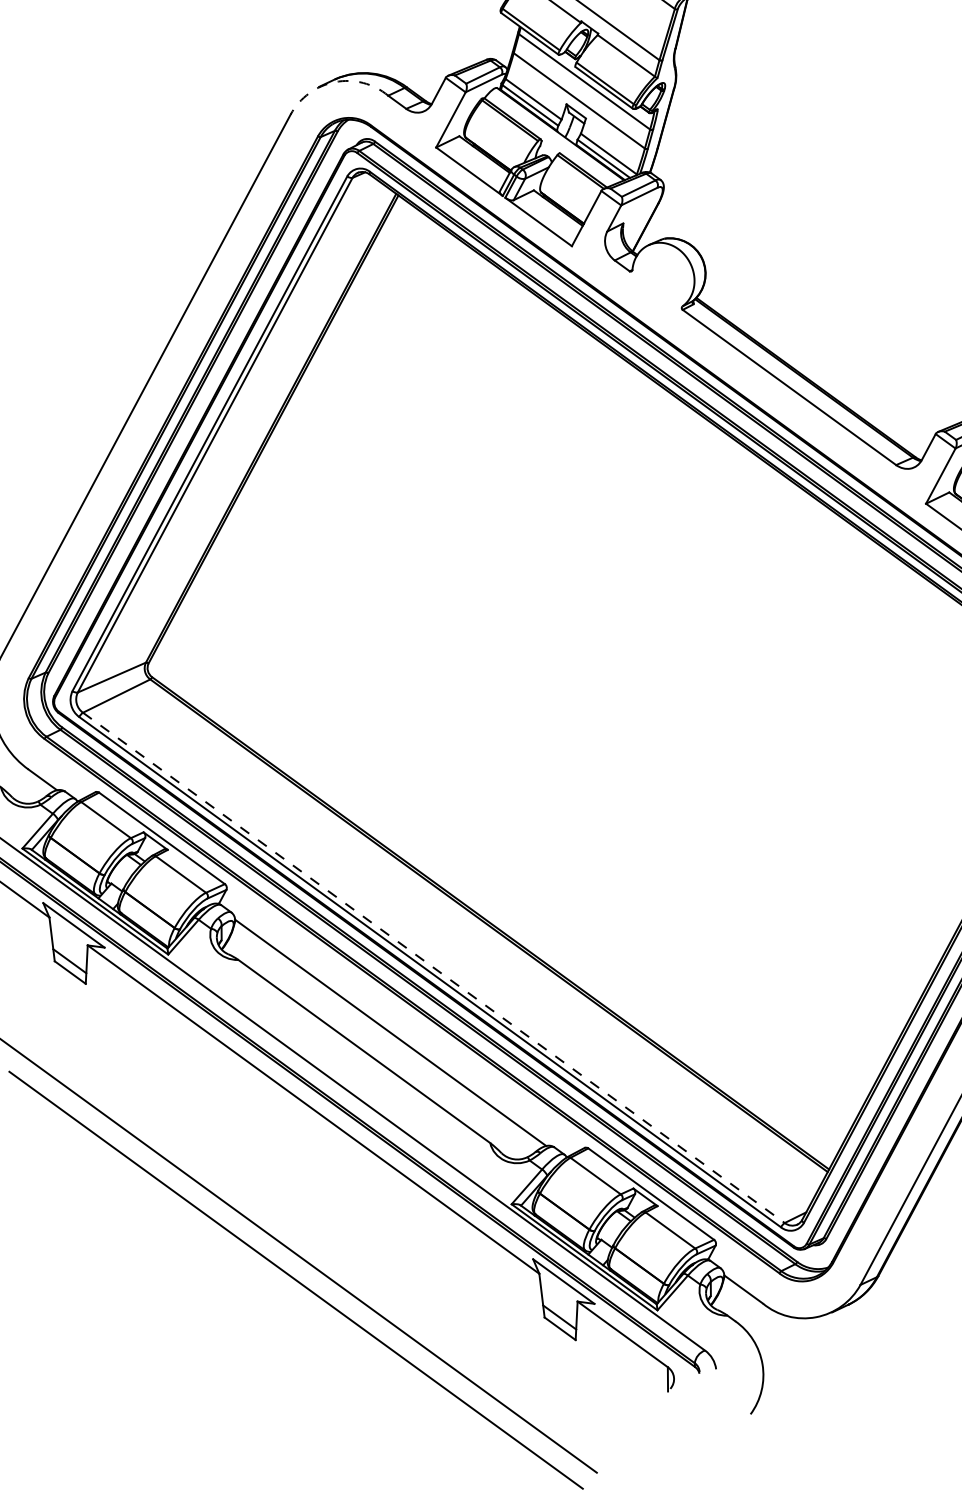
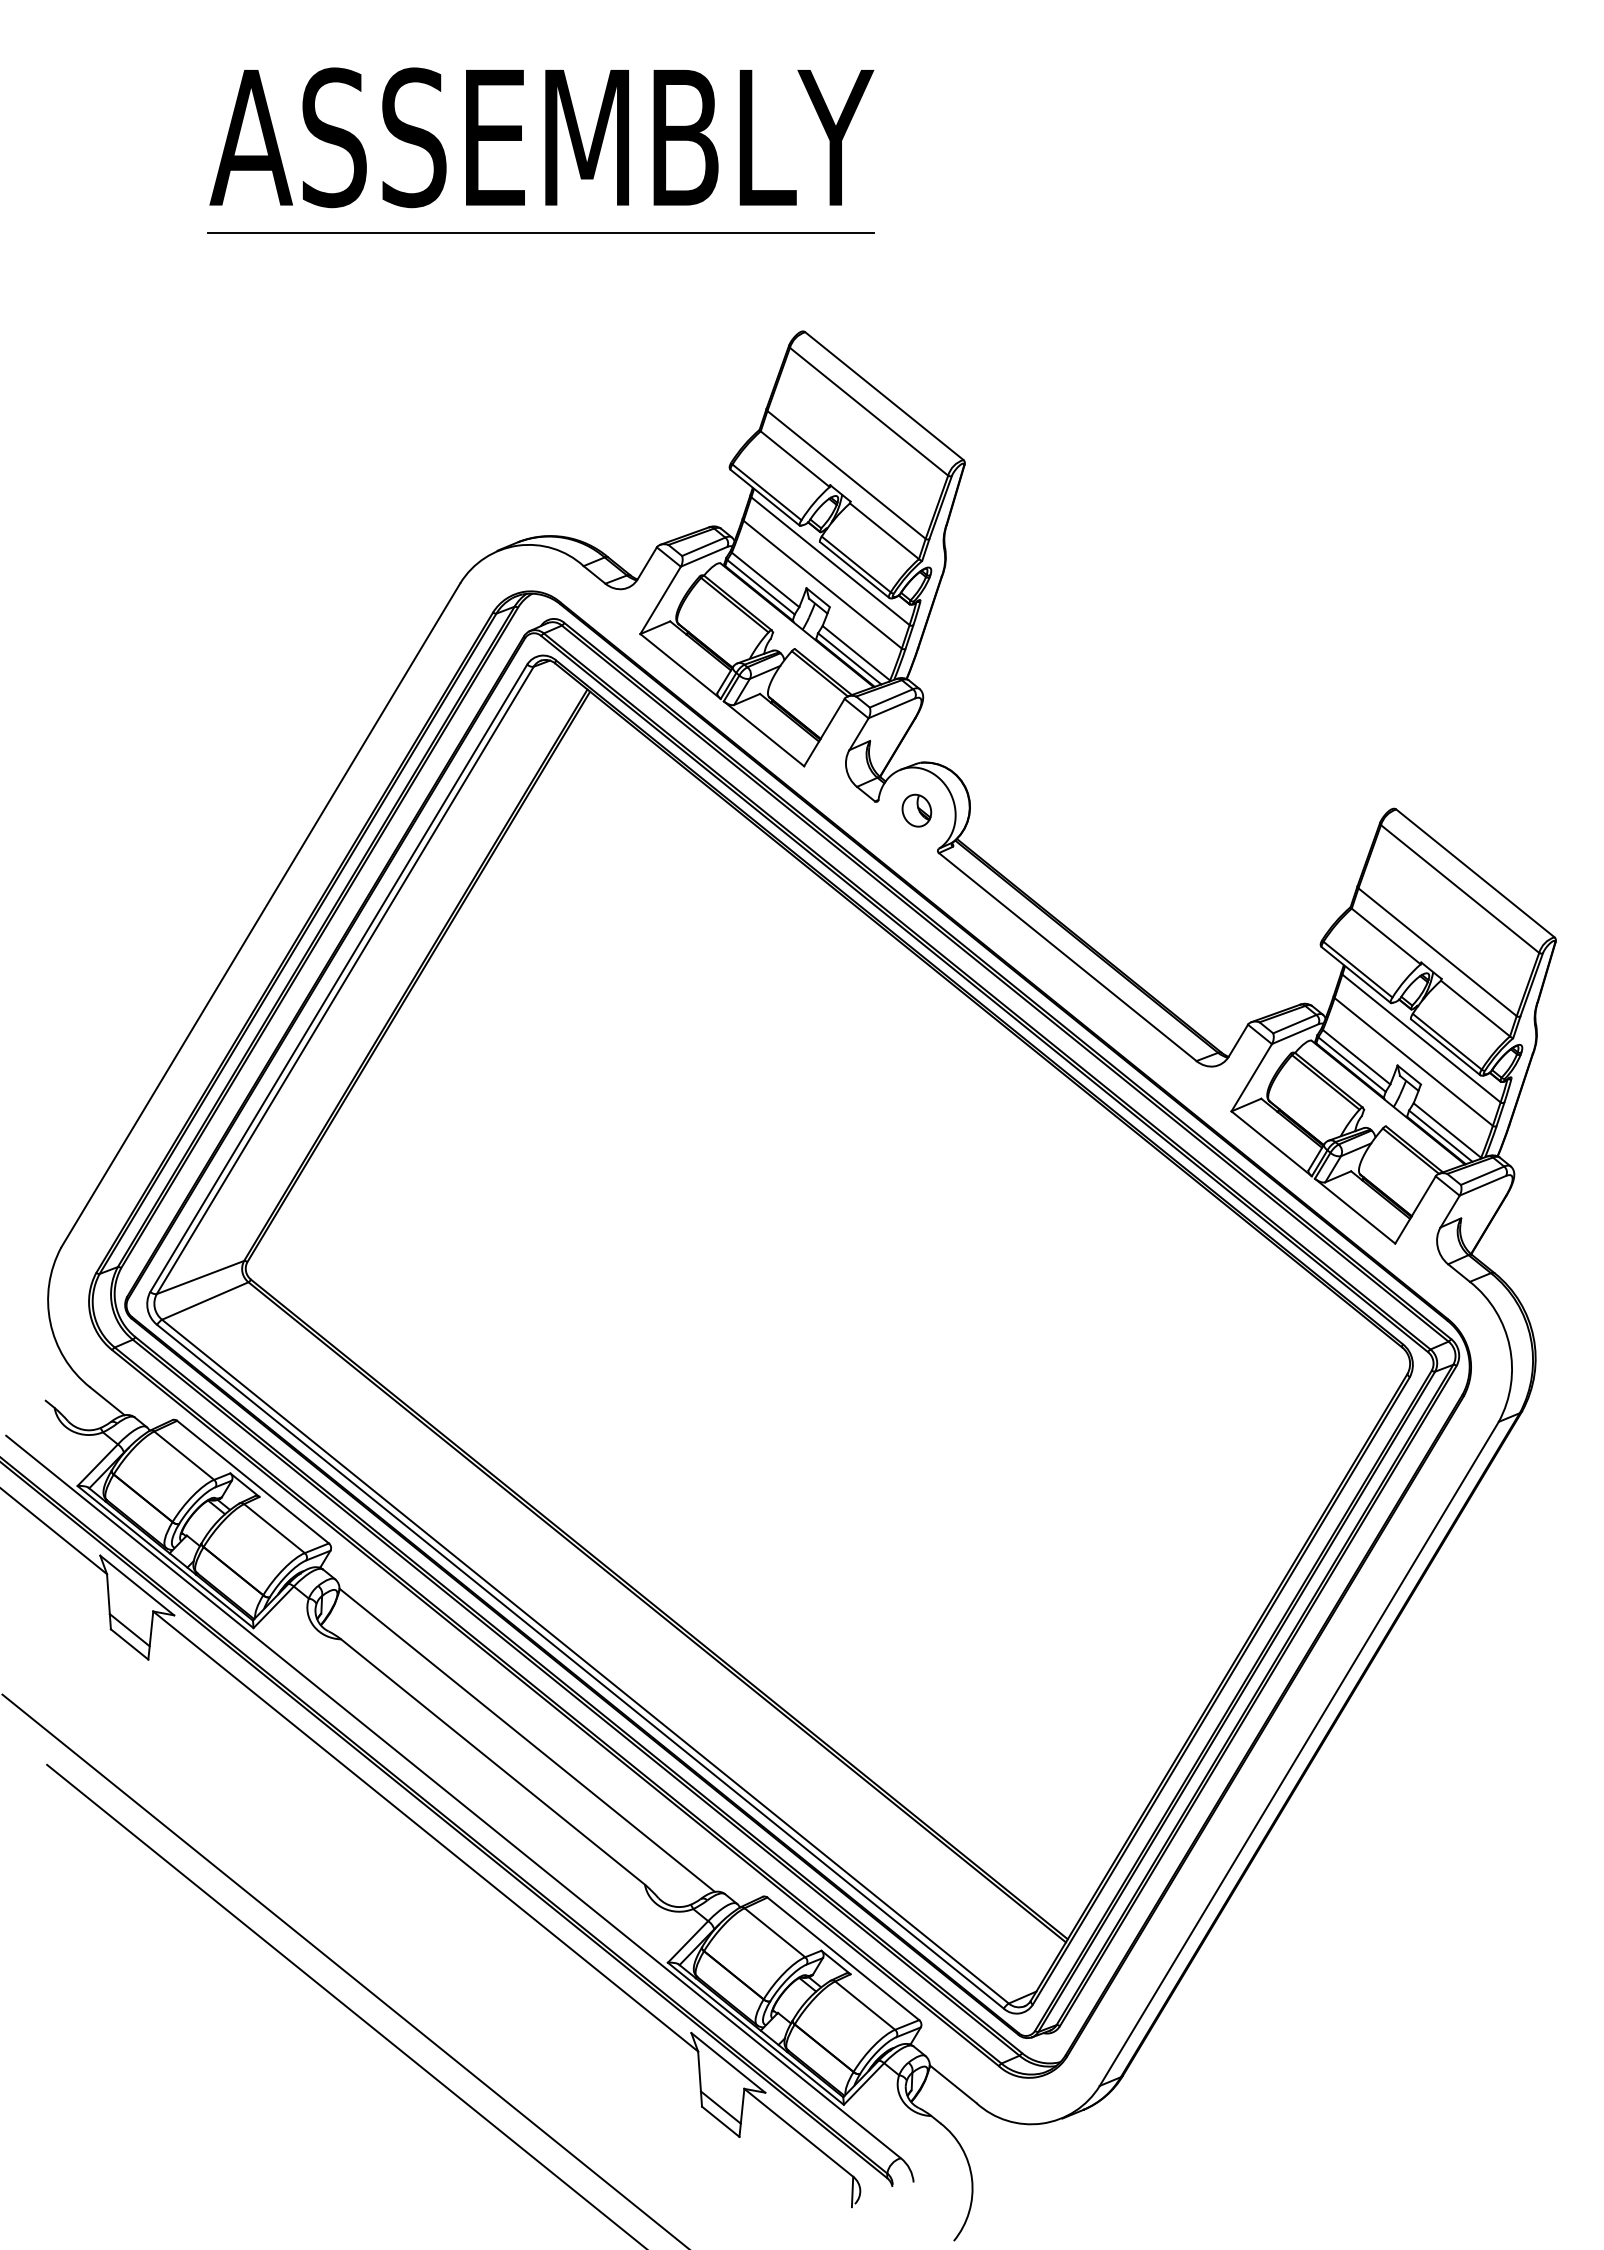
arc: (334, 81) -> (517, 545), dashed -> solid
part: (663, 276) -> (916, 810), added
line: (433, 967) -> (585, 1661), dashed -> solid

